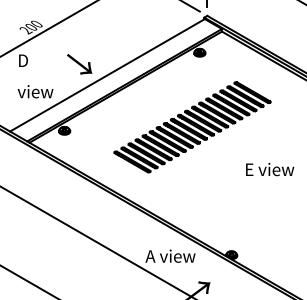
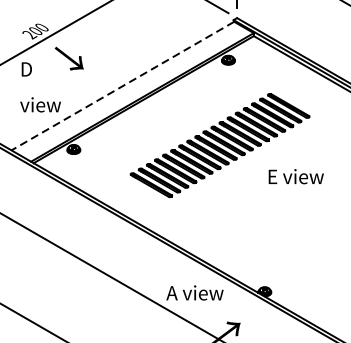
text: (79, 64) -> (69, 58), moved
line: (107, 75) -> (122, 86), solid -> dashed
text: (270, 169) -> (296, 176), moved

